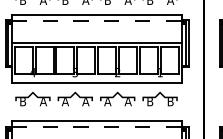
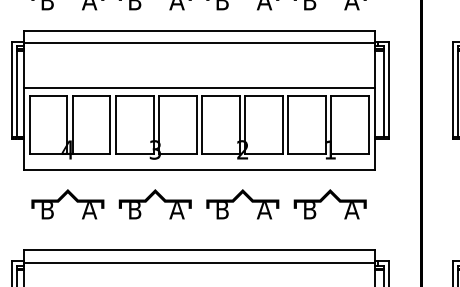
line: (96, 20) -> (199, 42), dashed -> solid
text: (64, 102) -> (133, 211), A -> B
text: (107, 102) -> (221, 211), A -> B
text: (170, 102) -> (351, 211), B -> A
line: (96, 127) -> (199, 263), dashed -> solid

